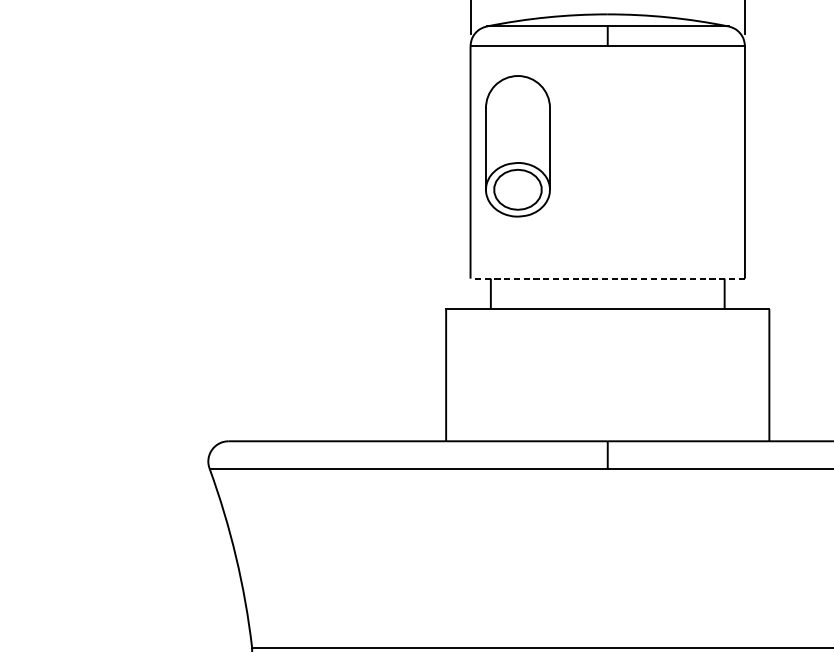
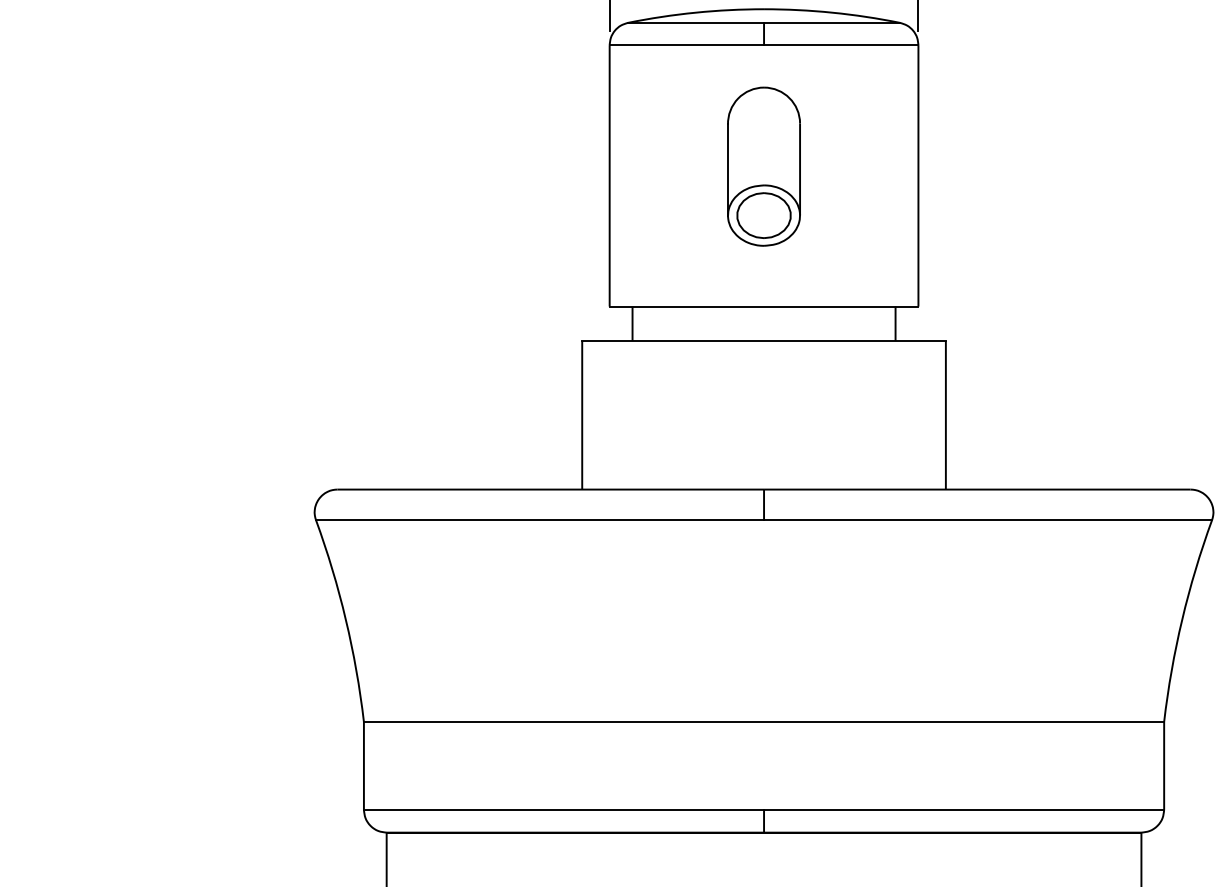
part: (517, 146) -> (763, 166), moved
line: (607, 278) -> (763, 306), dashed -> solid

